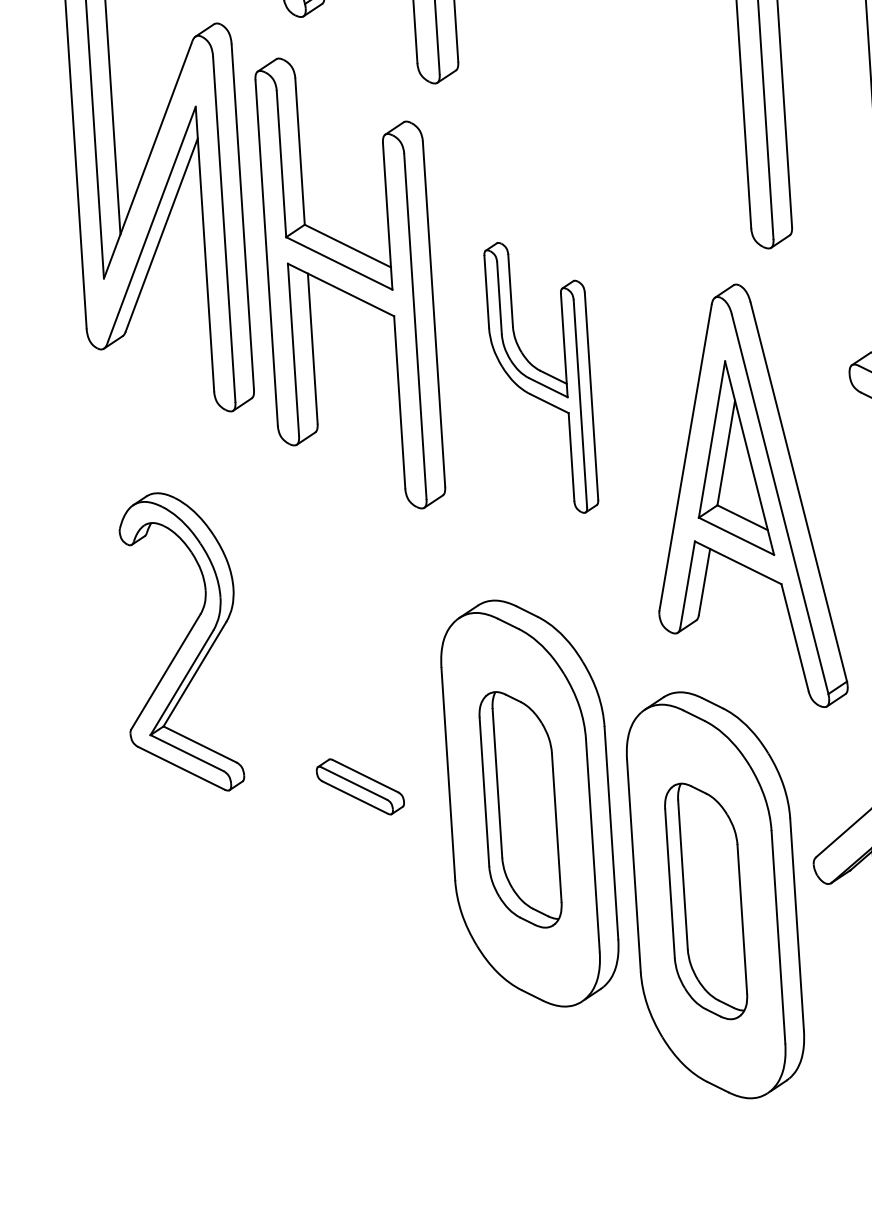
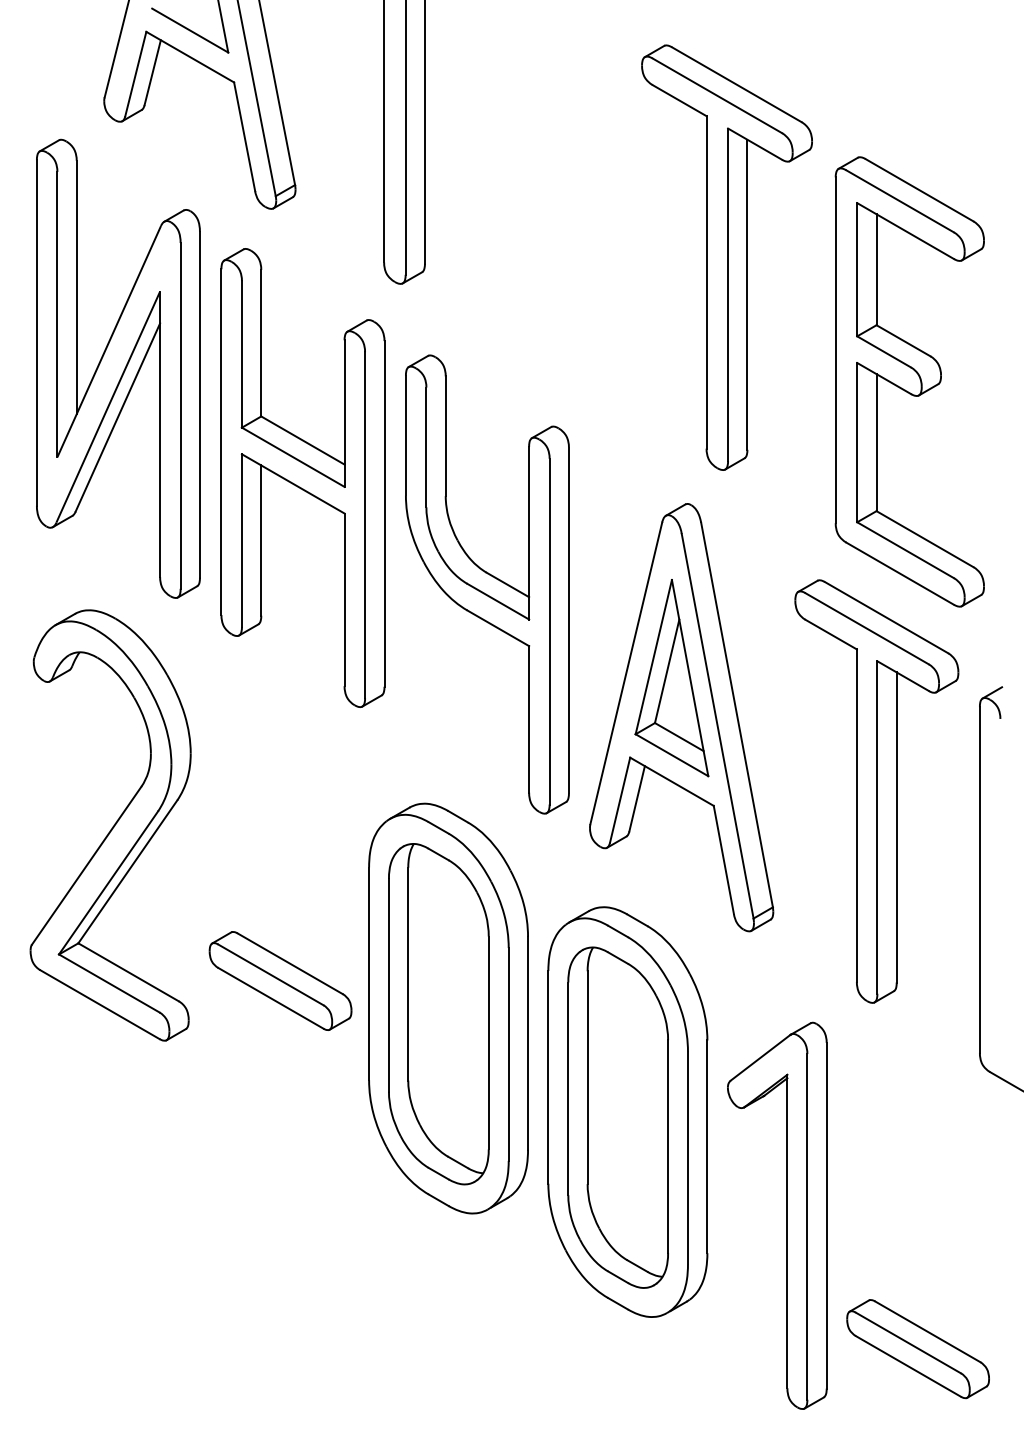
part: (541, 377) -> (487, 584), size x1.67
part: (180, 642) -> (110, 825), size x1.43
part: (360, 786) -> (280, 980), size x1.67
part: (520, 810) -> (438, 1014), size x1.43
part: (705, 901) -> (617, 1117), size x1.43

